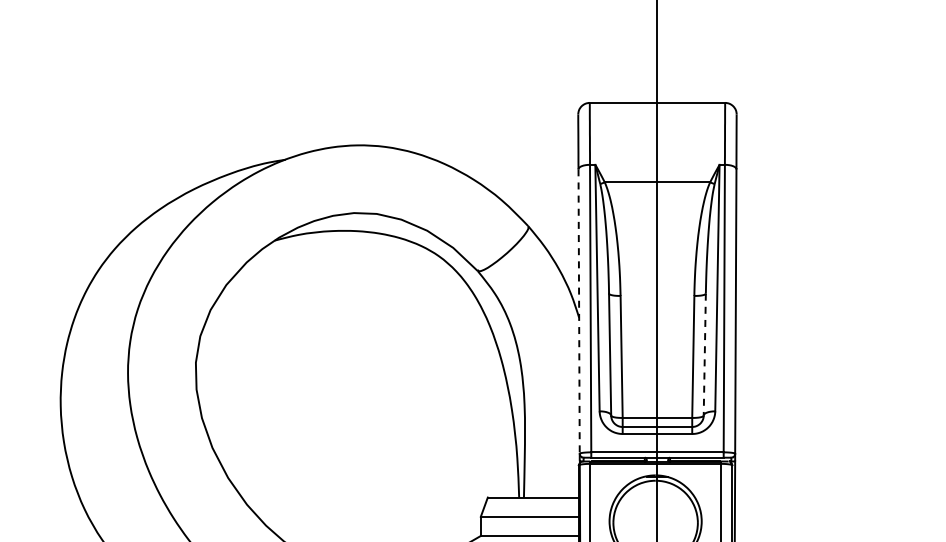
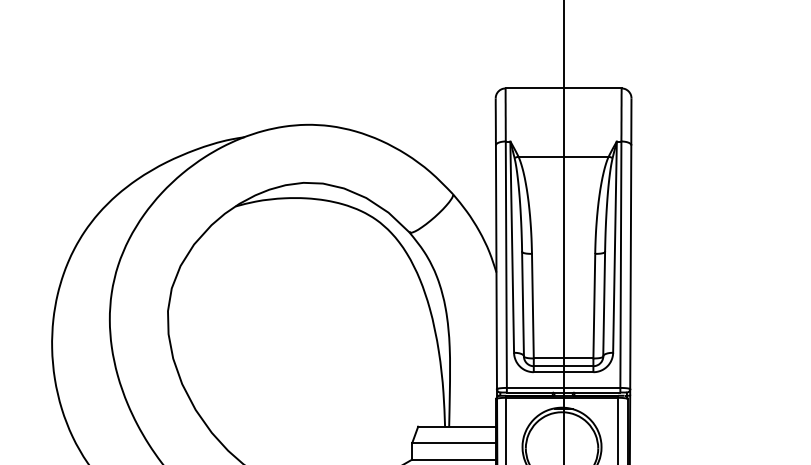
line: (579, 312) -> (496, 268), dashed -> solid
line: (704, 355) -> (603, 304), dashed -> solid

